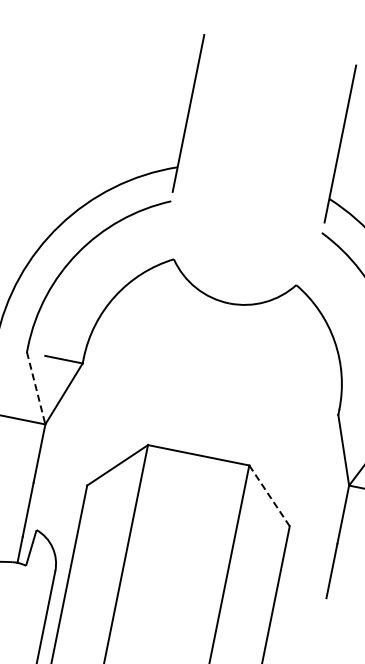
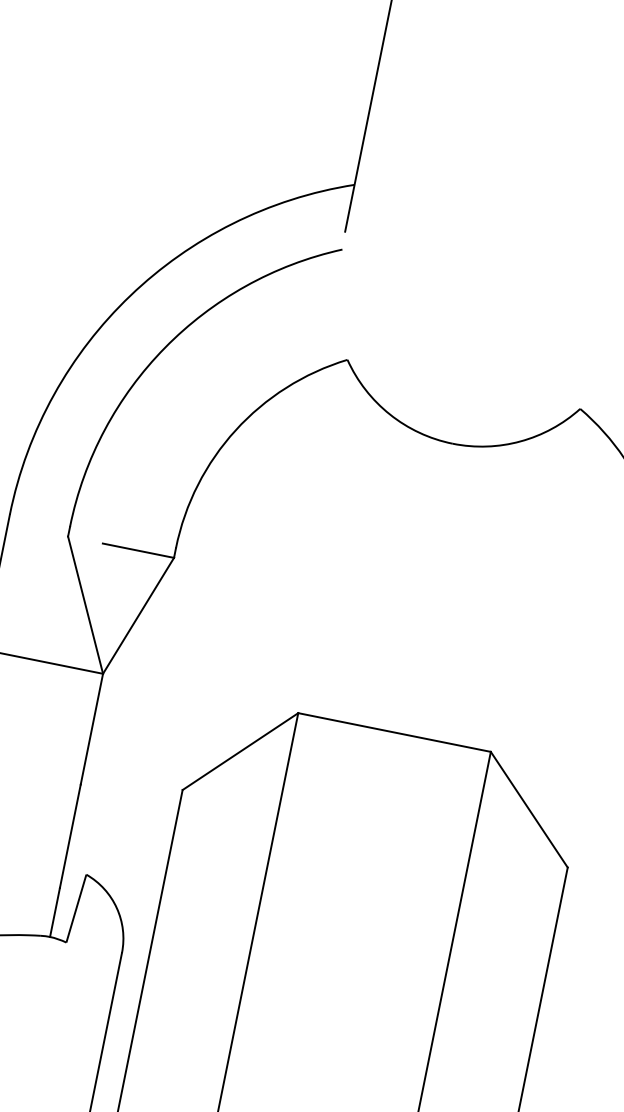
line: (36, 388) -> (86, 605), dashed -> solid
line: (269, 495) -> (529, 808), dashed -> solid

